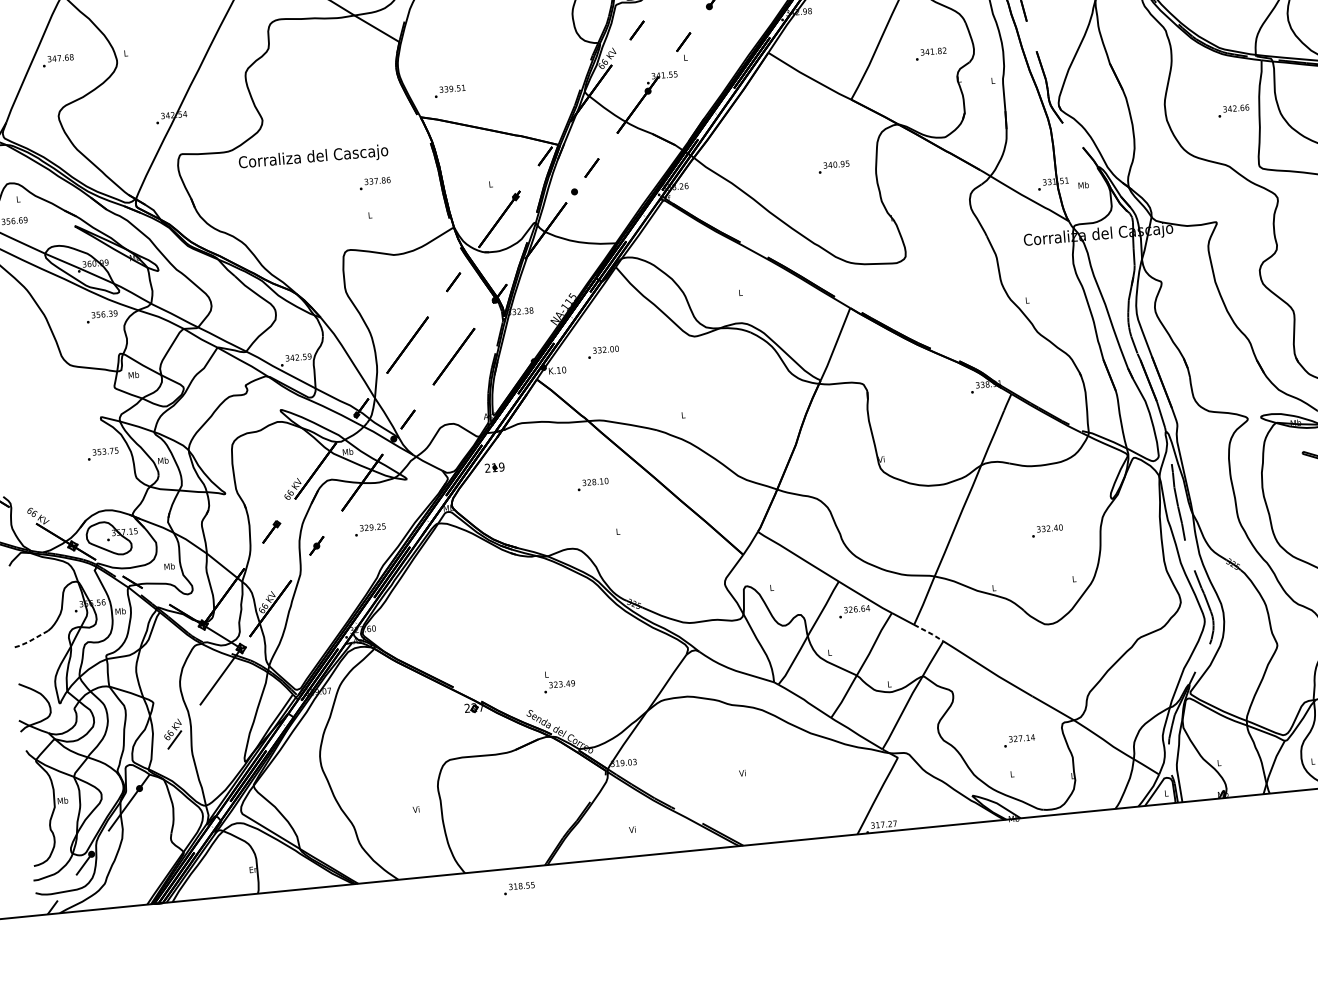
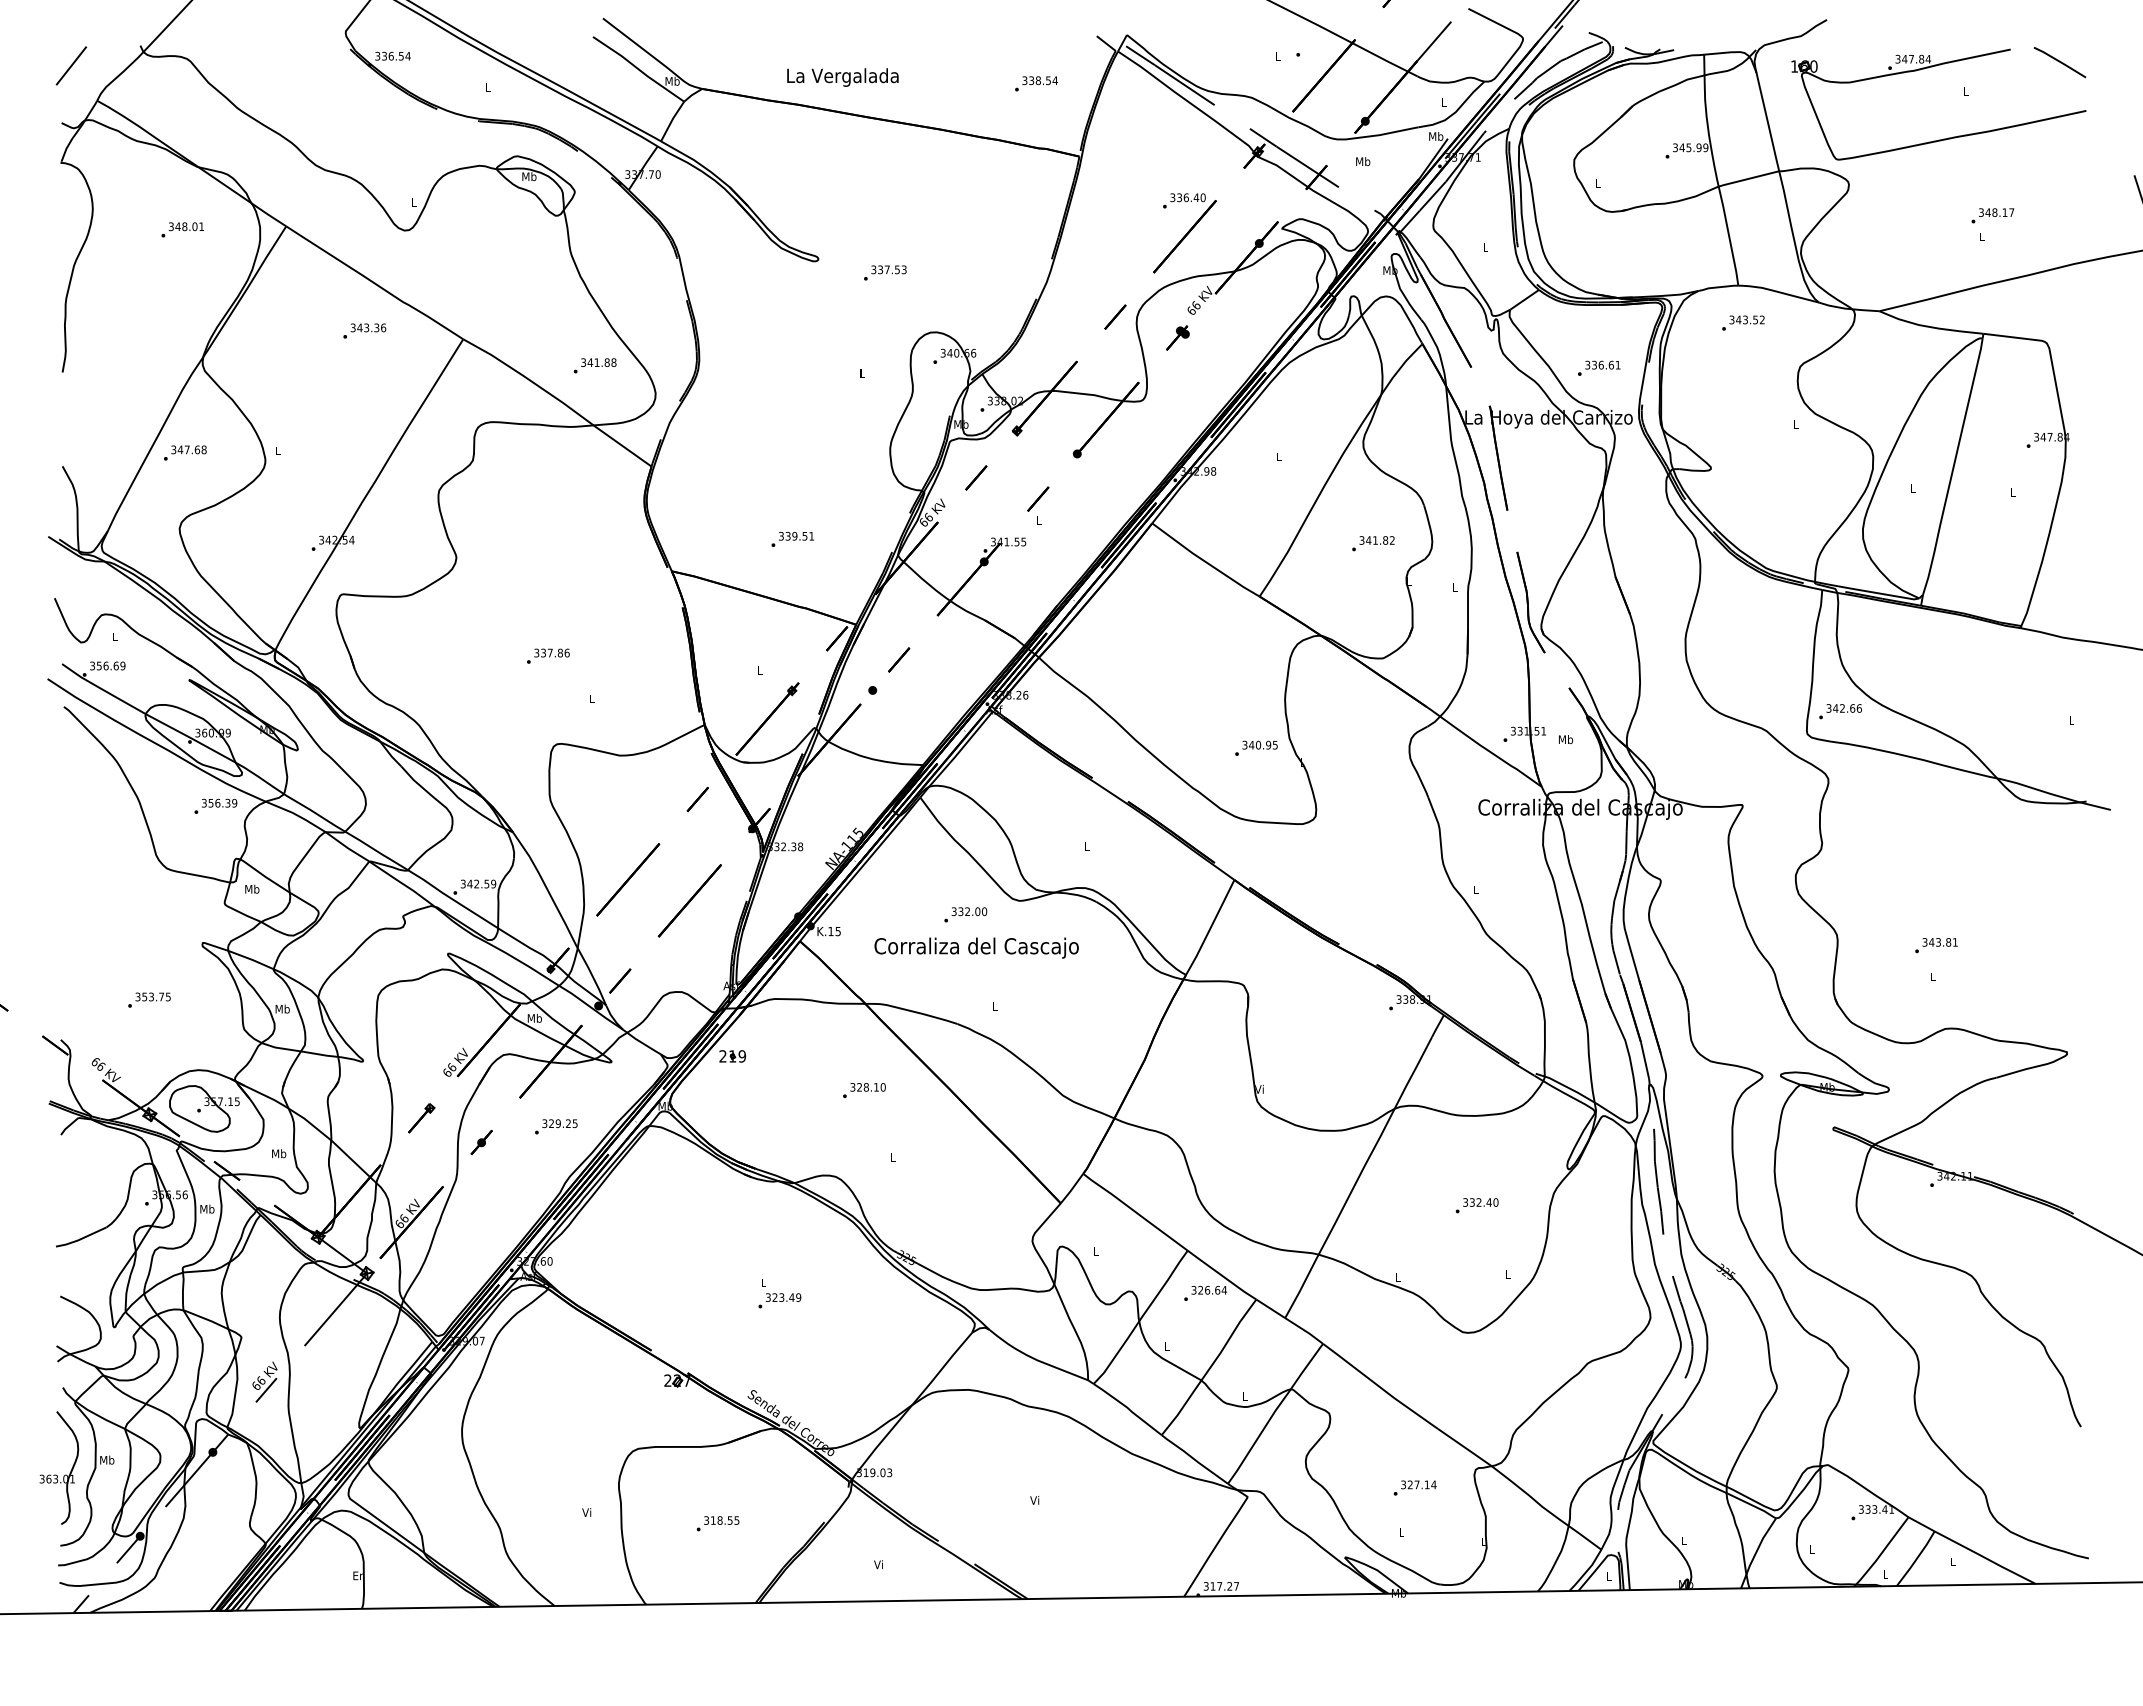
text: (449, 91) -> (792, 539), moved
text: (1233, 110) -> (1840, 711), moved
text: (313, 157) -> (976, 947), moved
text: (833, 166) -> (1256, 747), moved
text: (375, 182) -> (548, 655), moved
text: (603, 352) -> (965, 914), moved
text: (564, 369) -> (838, 931), K.10 -> K.15
text: (103, 453) -> (149, 999), moved
line: (929, 632) -> (1305, 1330), dashed -> solid
line: (29, 641) -> (80, 1239), dashed -> solid
text: (558, 681) -> (779, 1293), moved
part: (26, 814) -> (56, 1474), added
text: (518, 888) -> (717, 1523), moved

